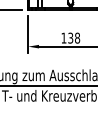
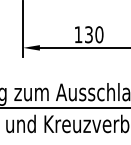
text: (77, 38) -> (99, 35), 138 -> 130

